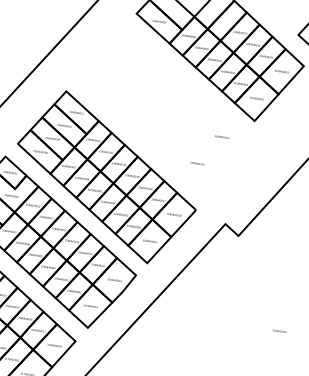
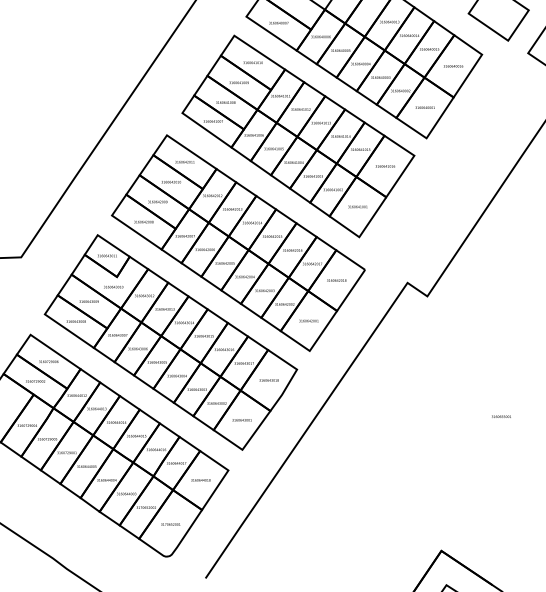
part: (161, 106) -> (298, 136), added

